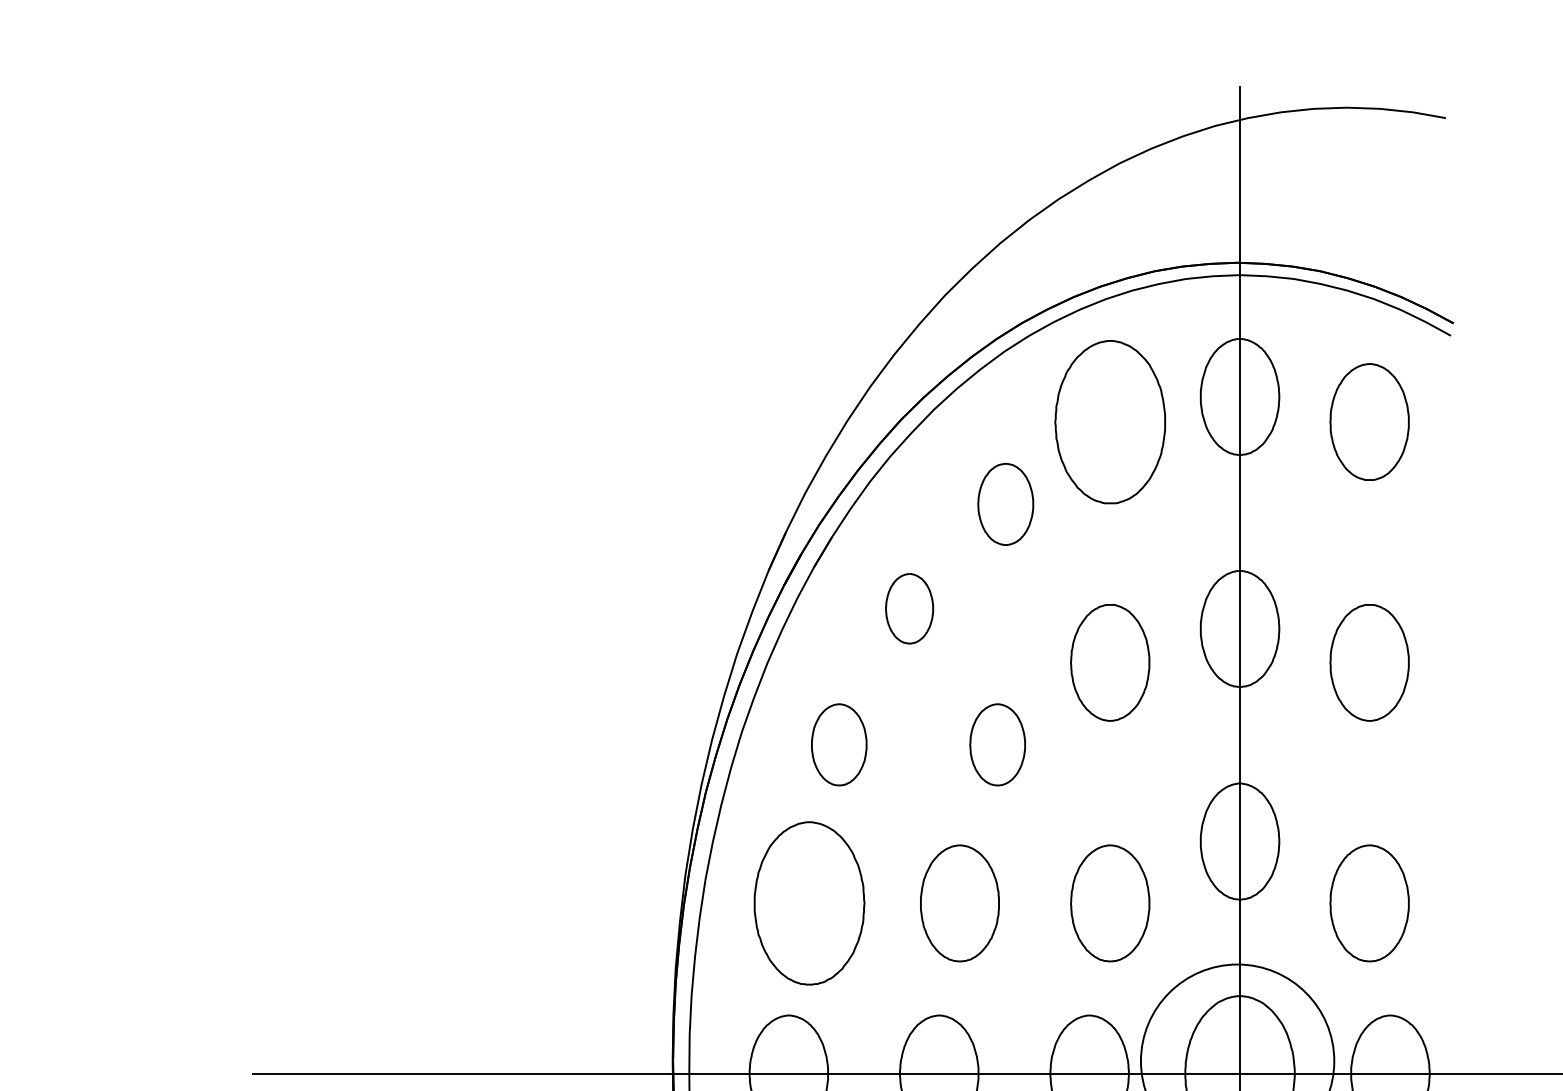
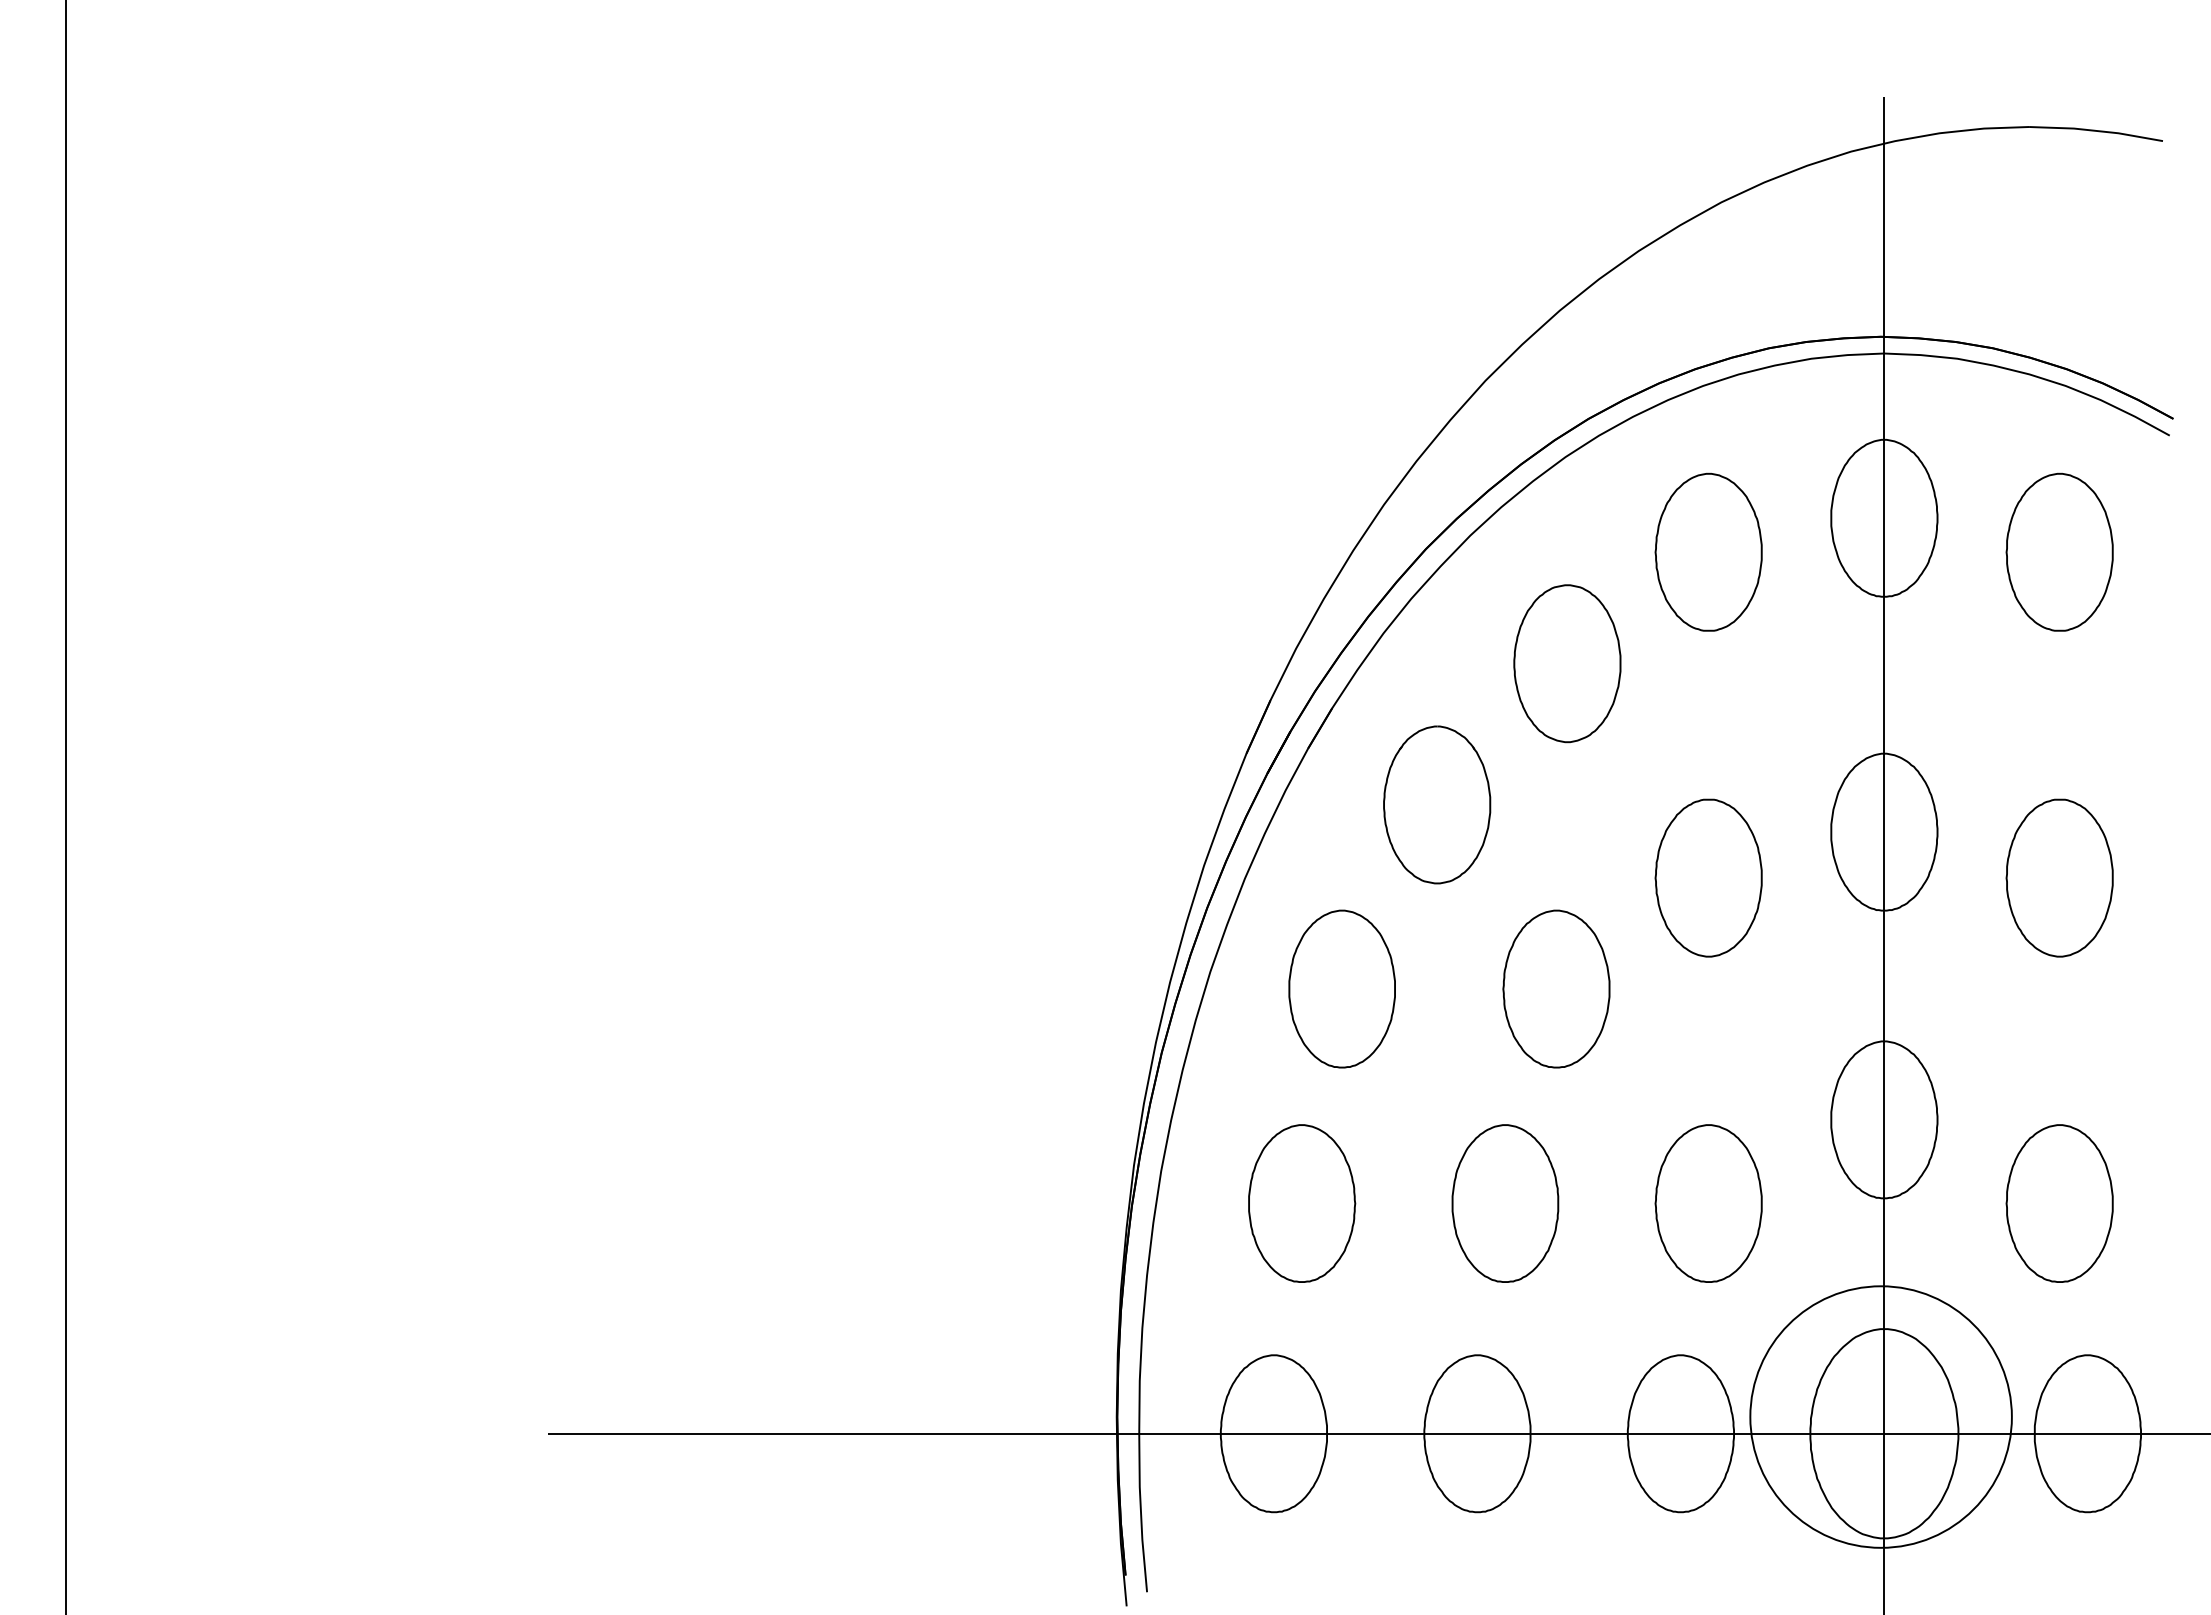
part: (1110, 421) -> (1708, 551), size x0.71
part: (1005, 504) -> (1567, 663), size x1.43
part: (909, 608) -> (1437, 804), size x1.67
part: (838, 744) -> (1341, 988), size x1.43
part: (997, 744) -> (1556, 988), size x1.43
part: (809, 903) -> (1302, 1203), size x0.71

